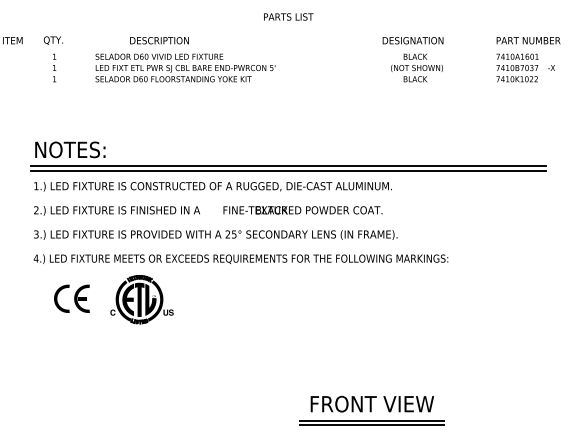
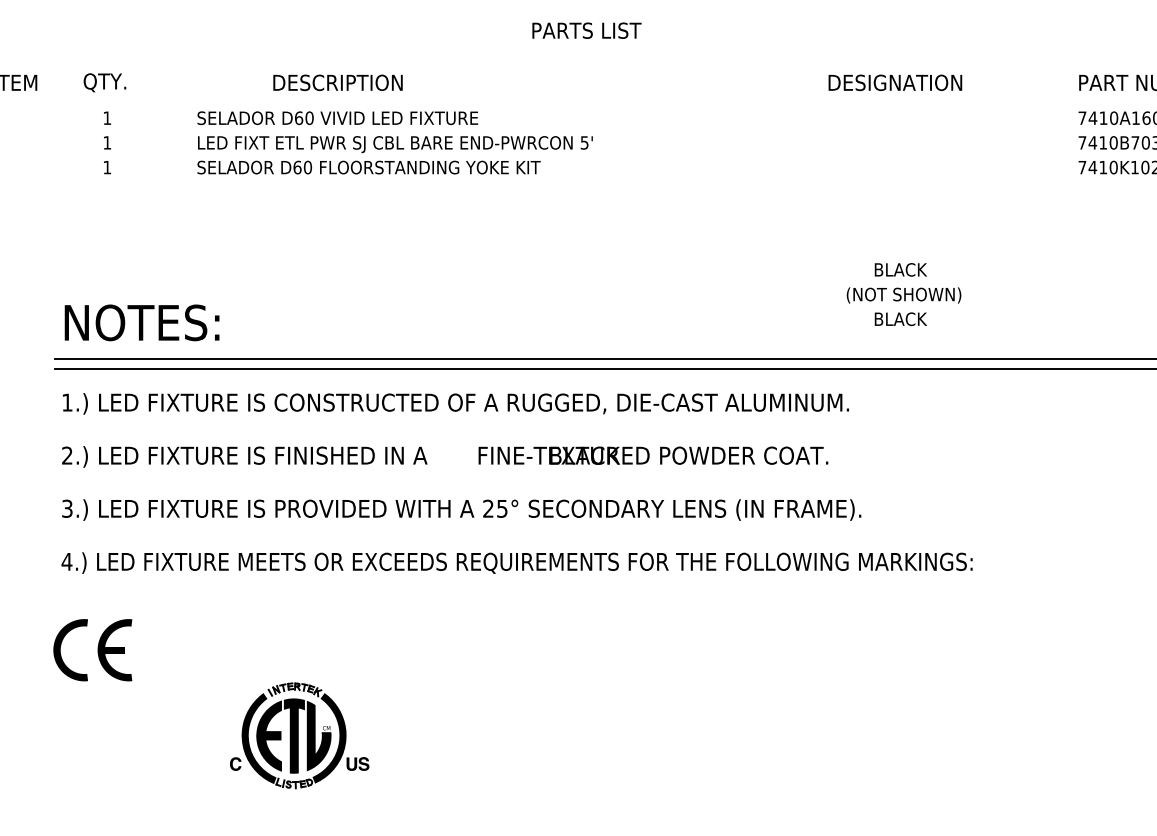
text: (288, 16) -> (586, 29), moved
text: (416, 67) -> (902, 293), moved
part: (71, 298) -> (91, 649), moved
part: (141, 299) -> (298, 735), moved

